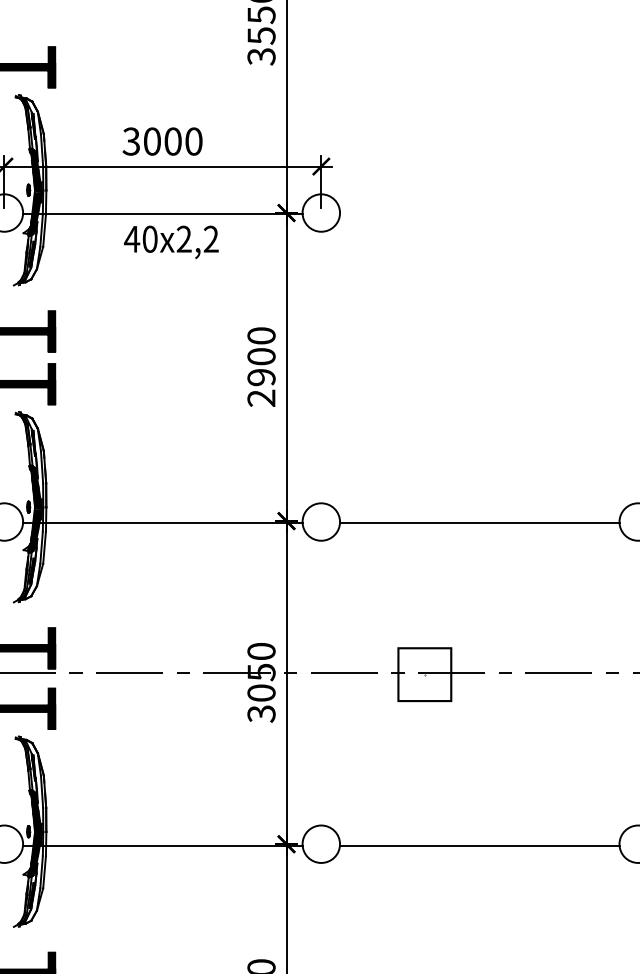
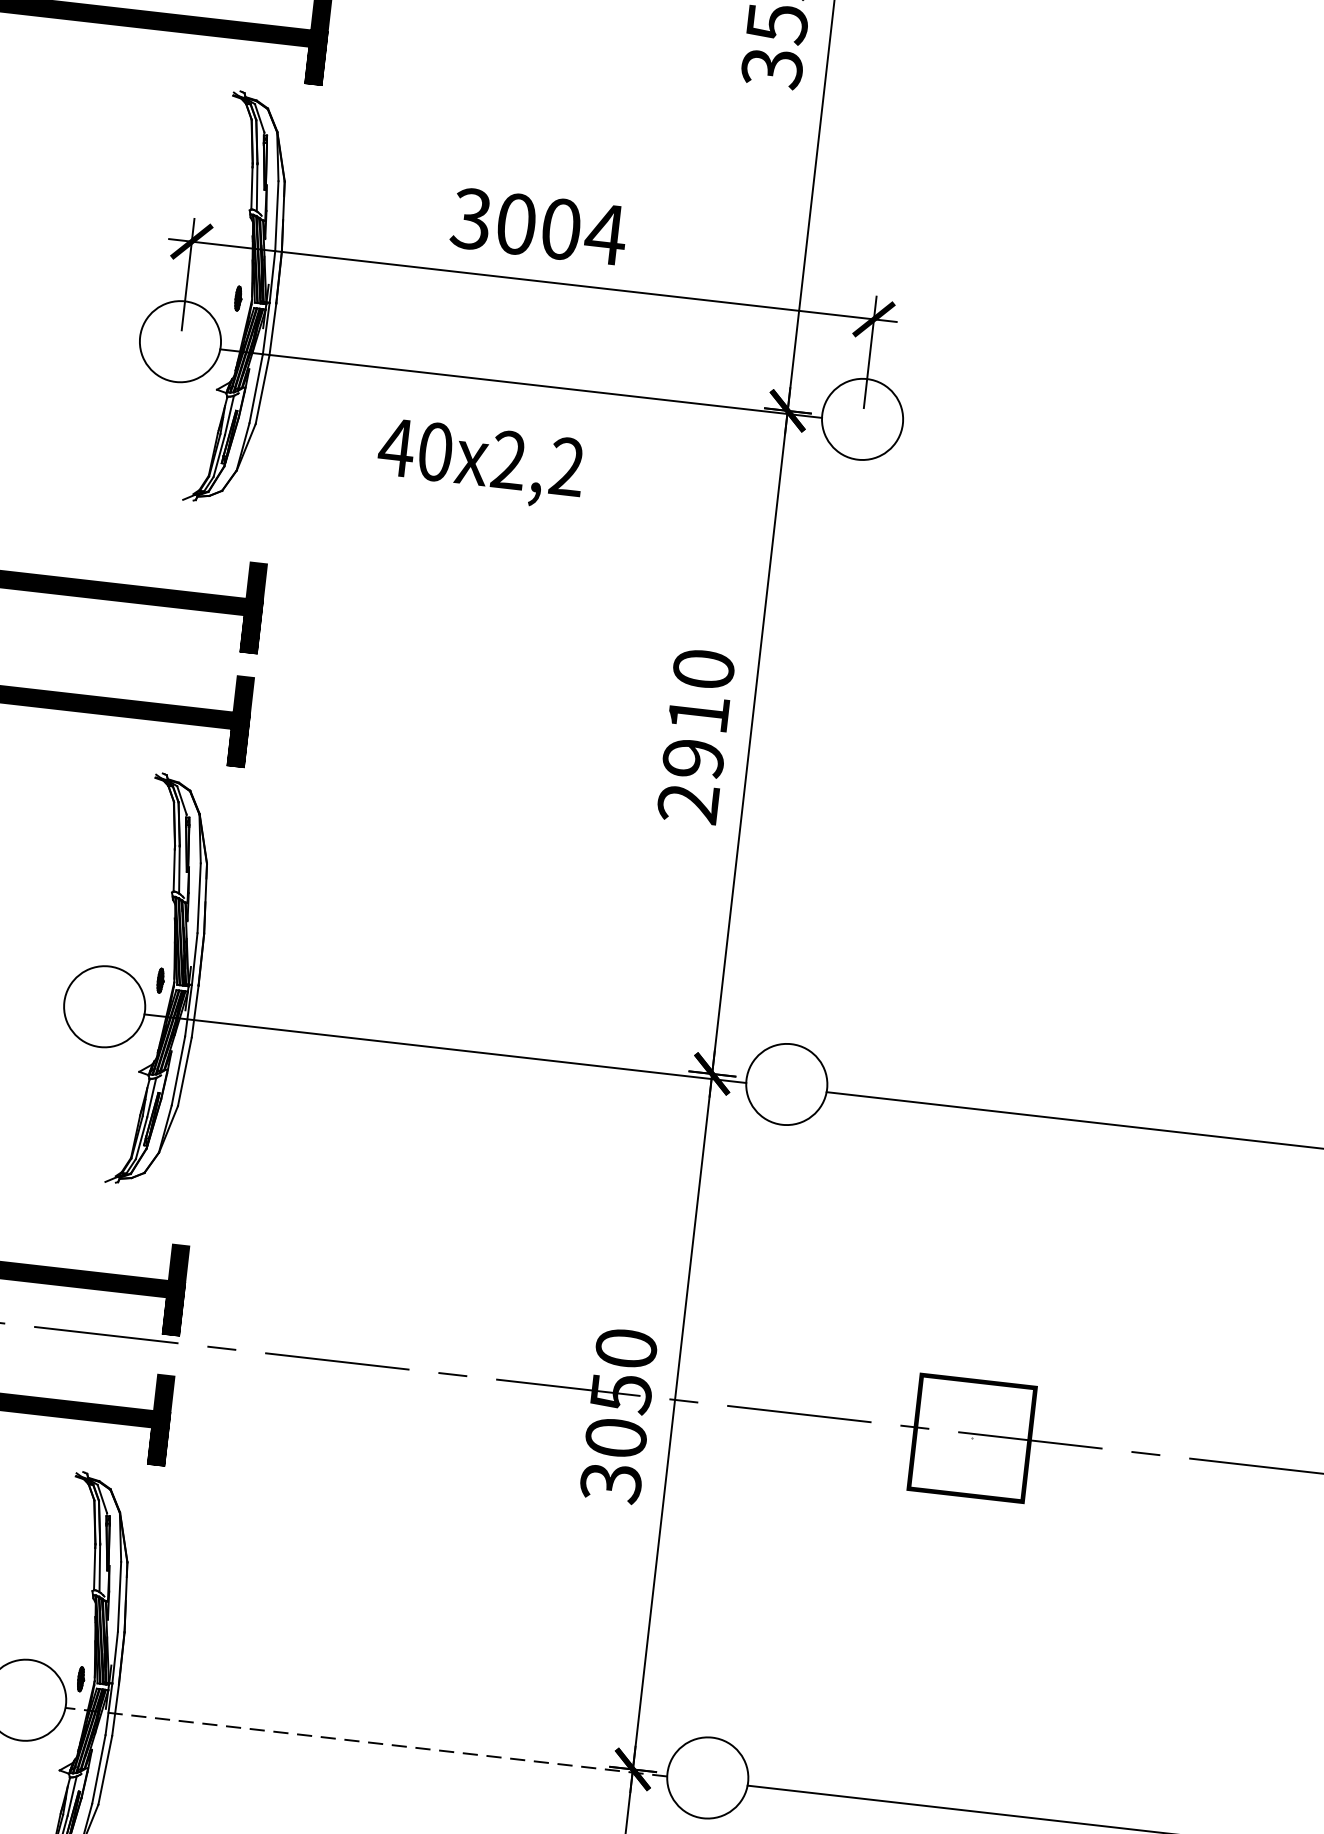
text: (193, 141) -> (605, 234), 3000 -> 3004
text: (171, 241) -> (480, 461), moved
text: (261, 356) -> (698, 713), 2900 -> 2910
line: (162, 845) -> (365, 1741), solid -> dashed

